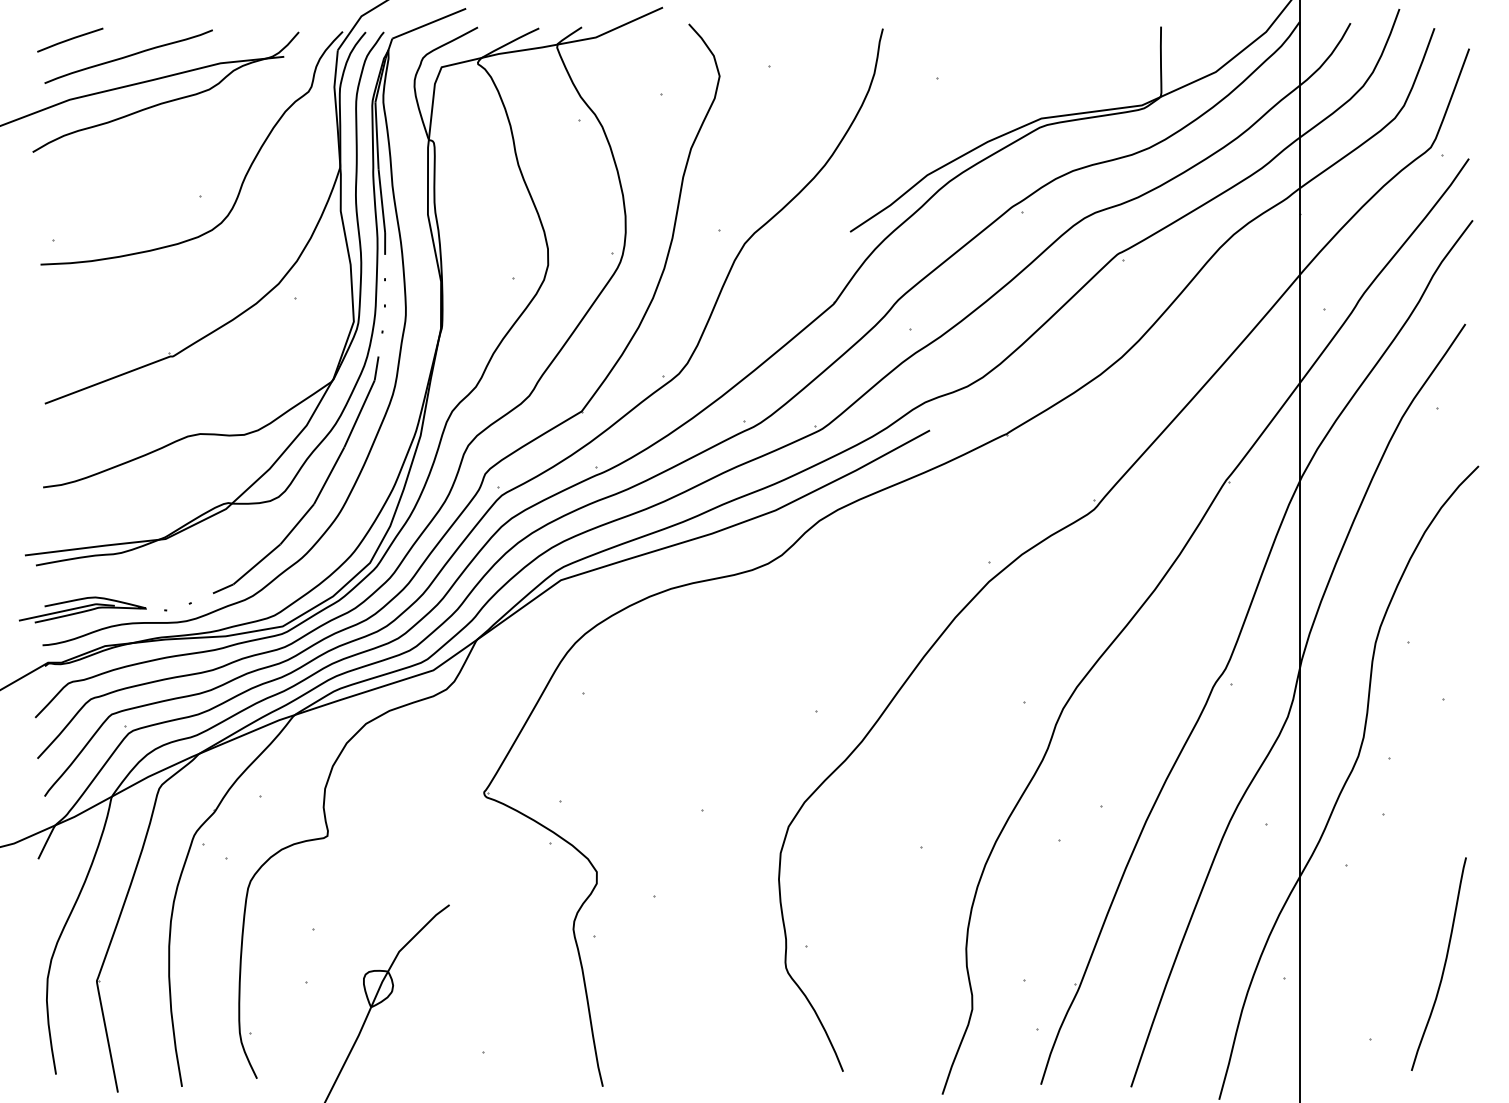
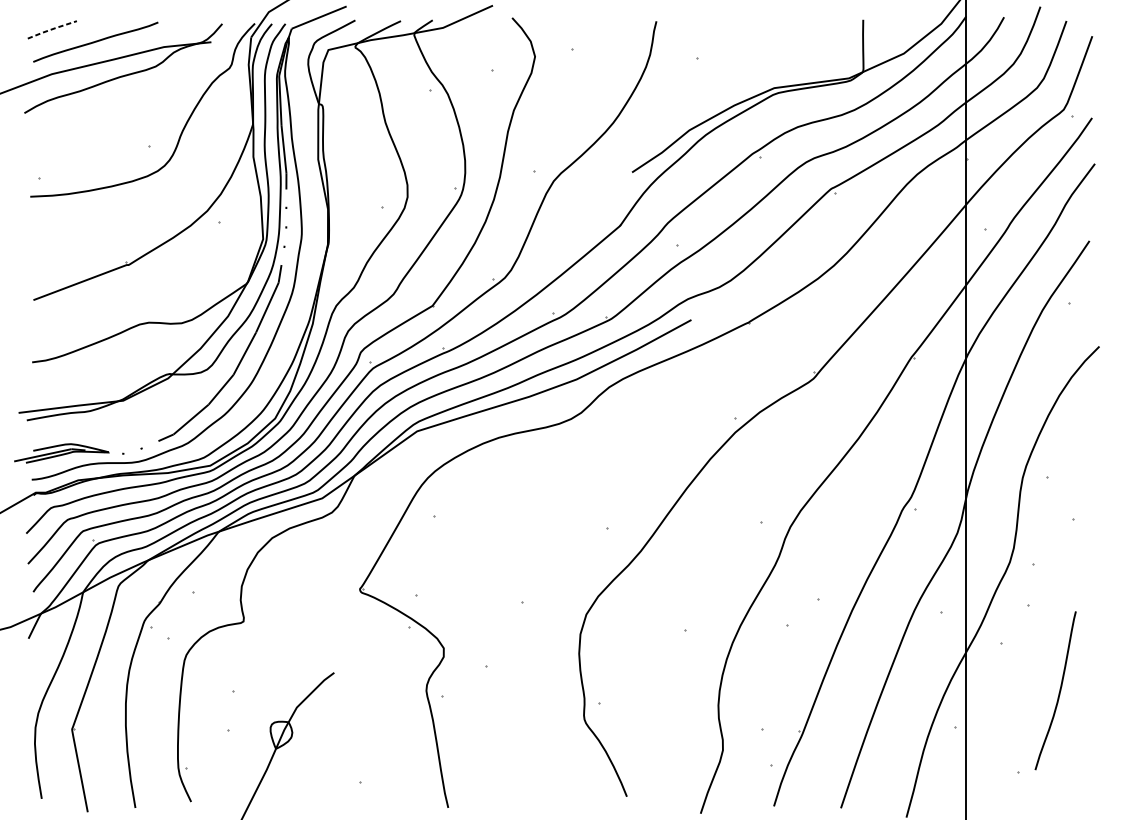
line: (70, 39) -> (52, 29), solid -> dashed
curve: (1443, 965) -> (1059, 691), moved

